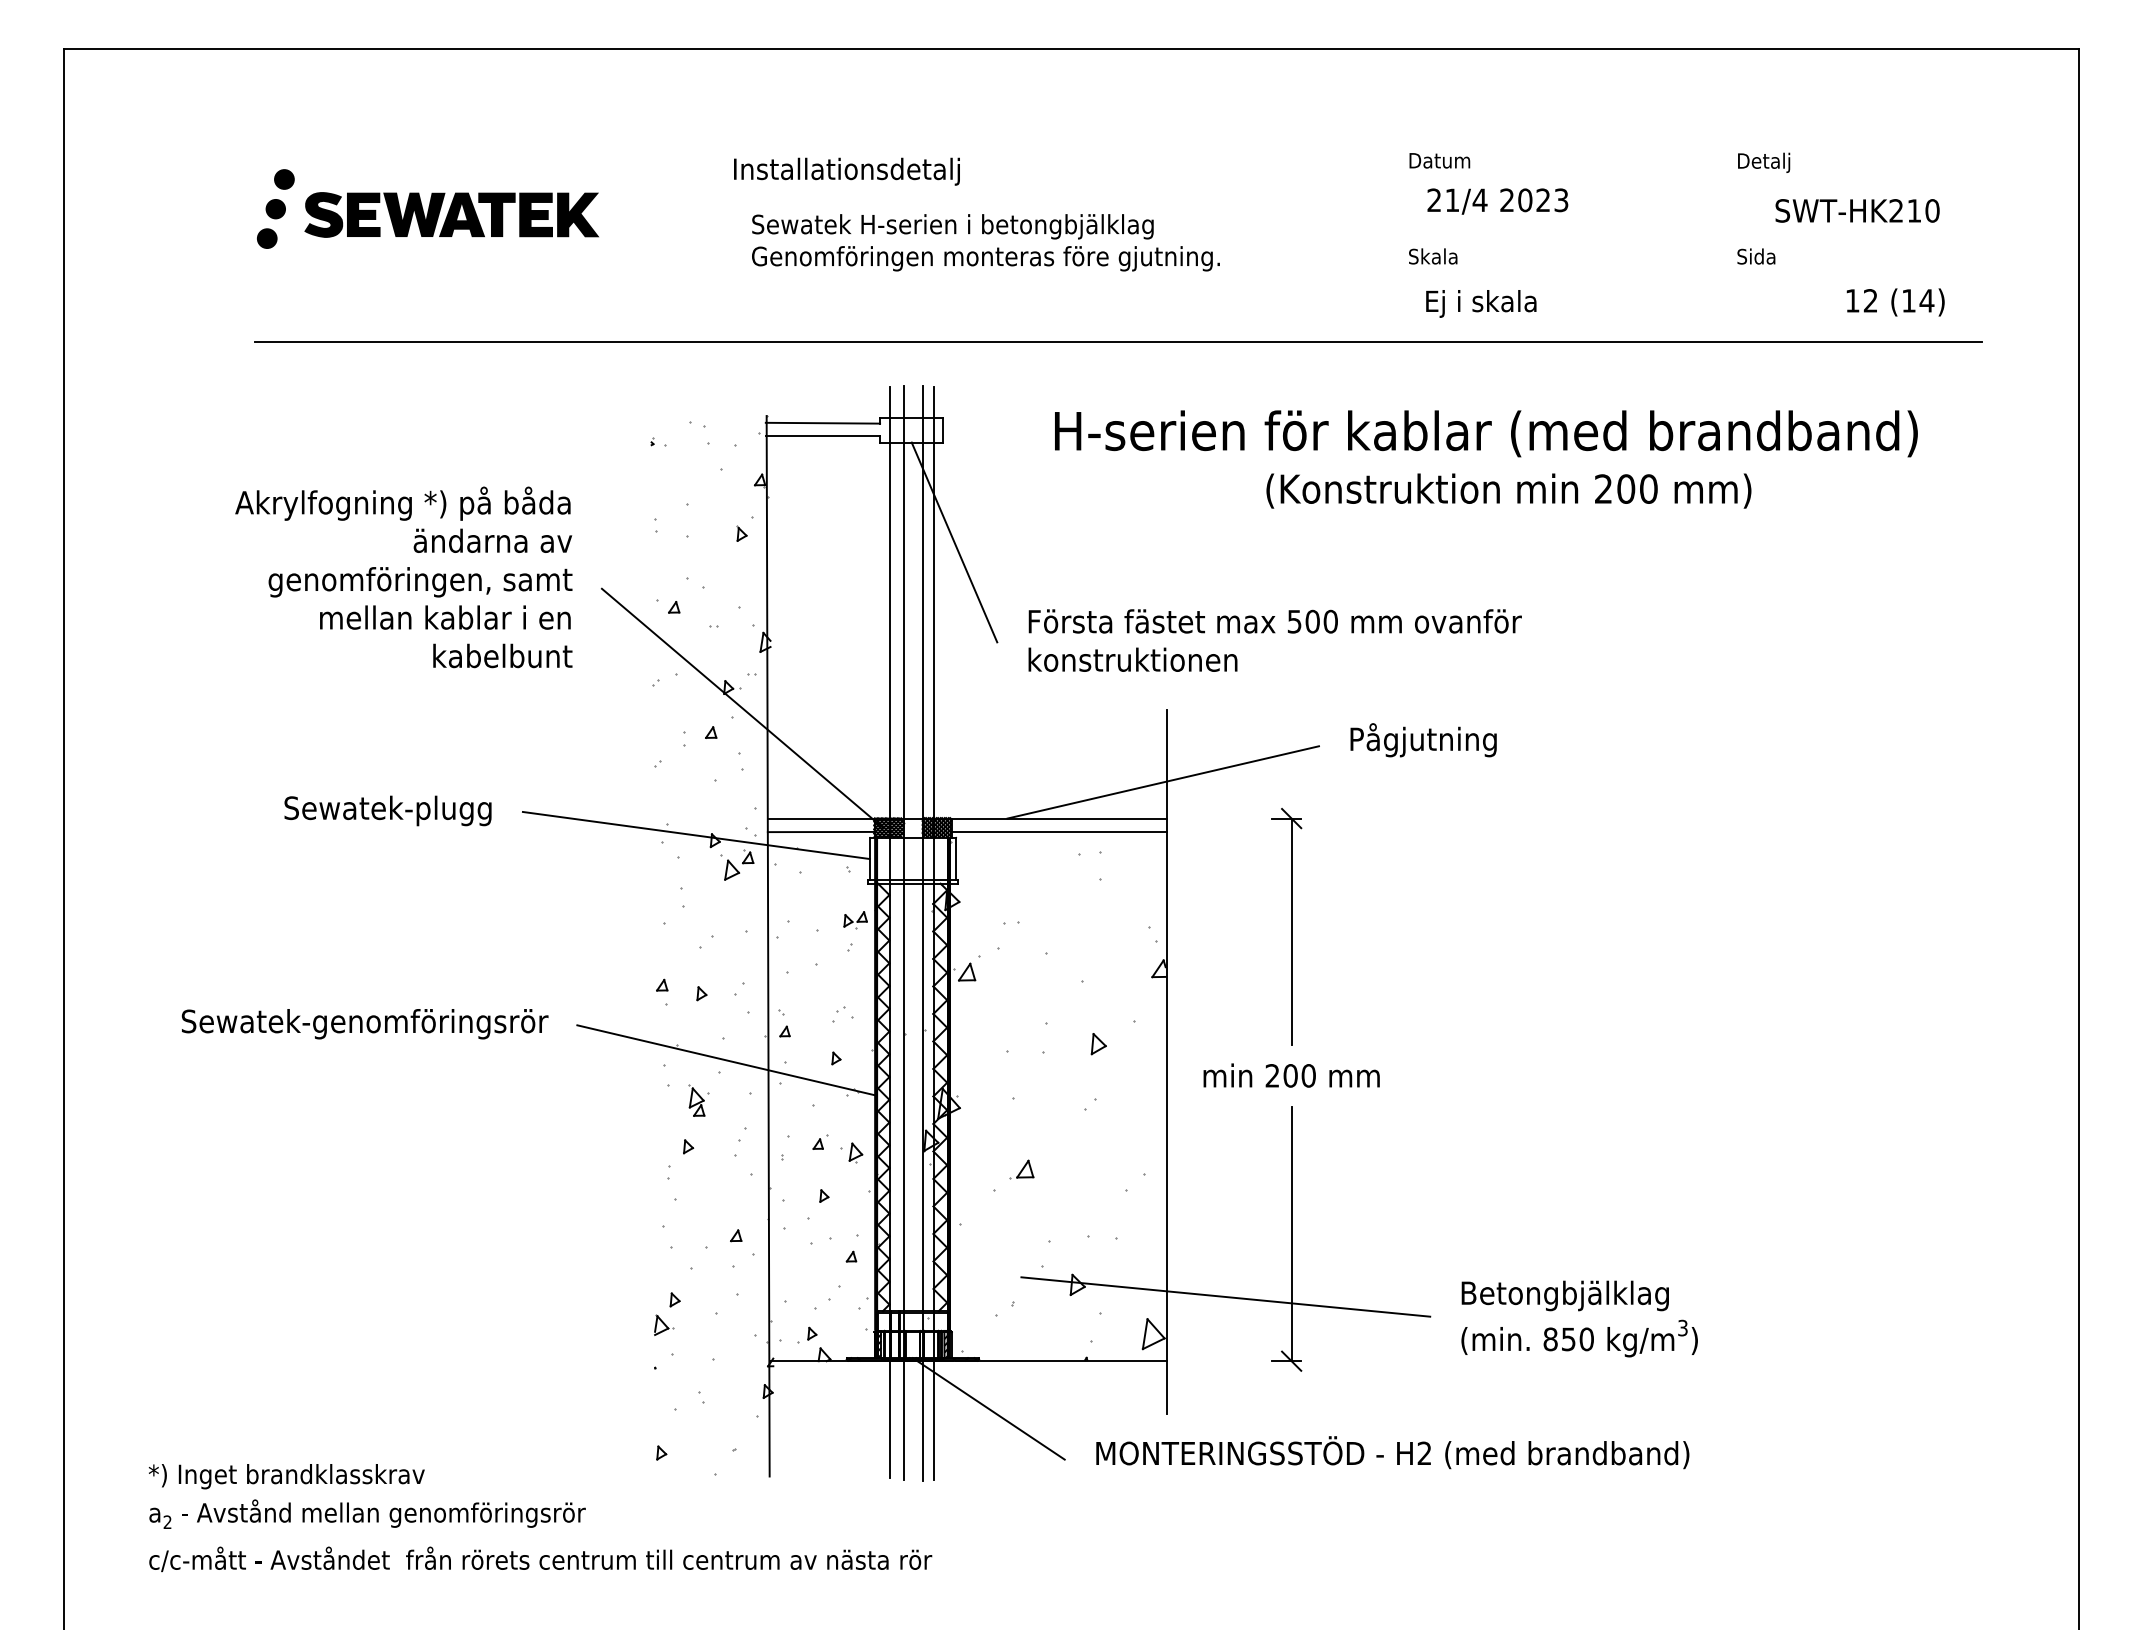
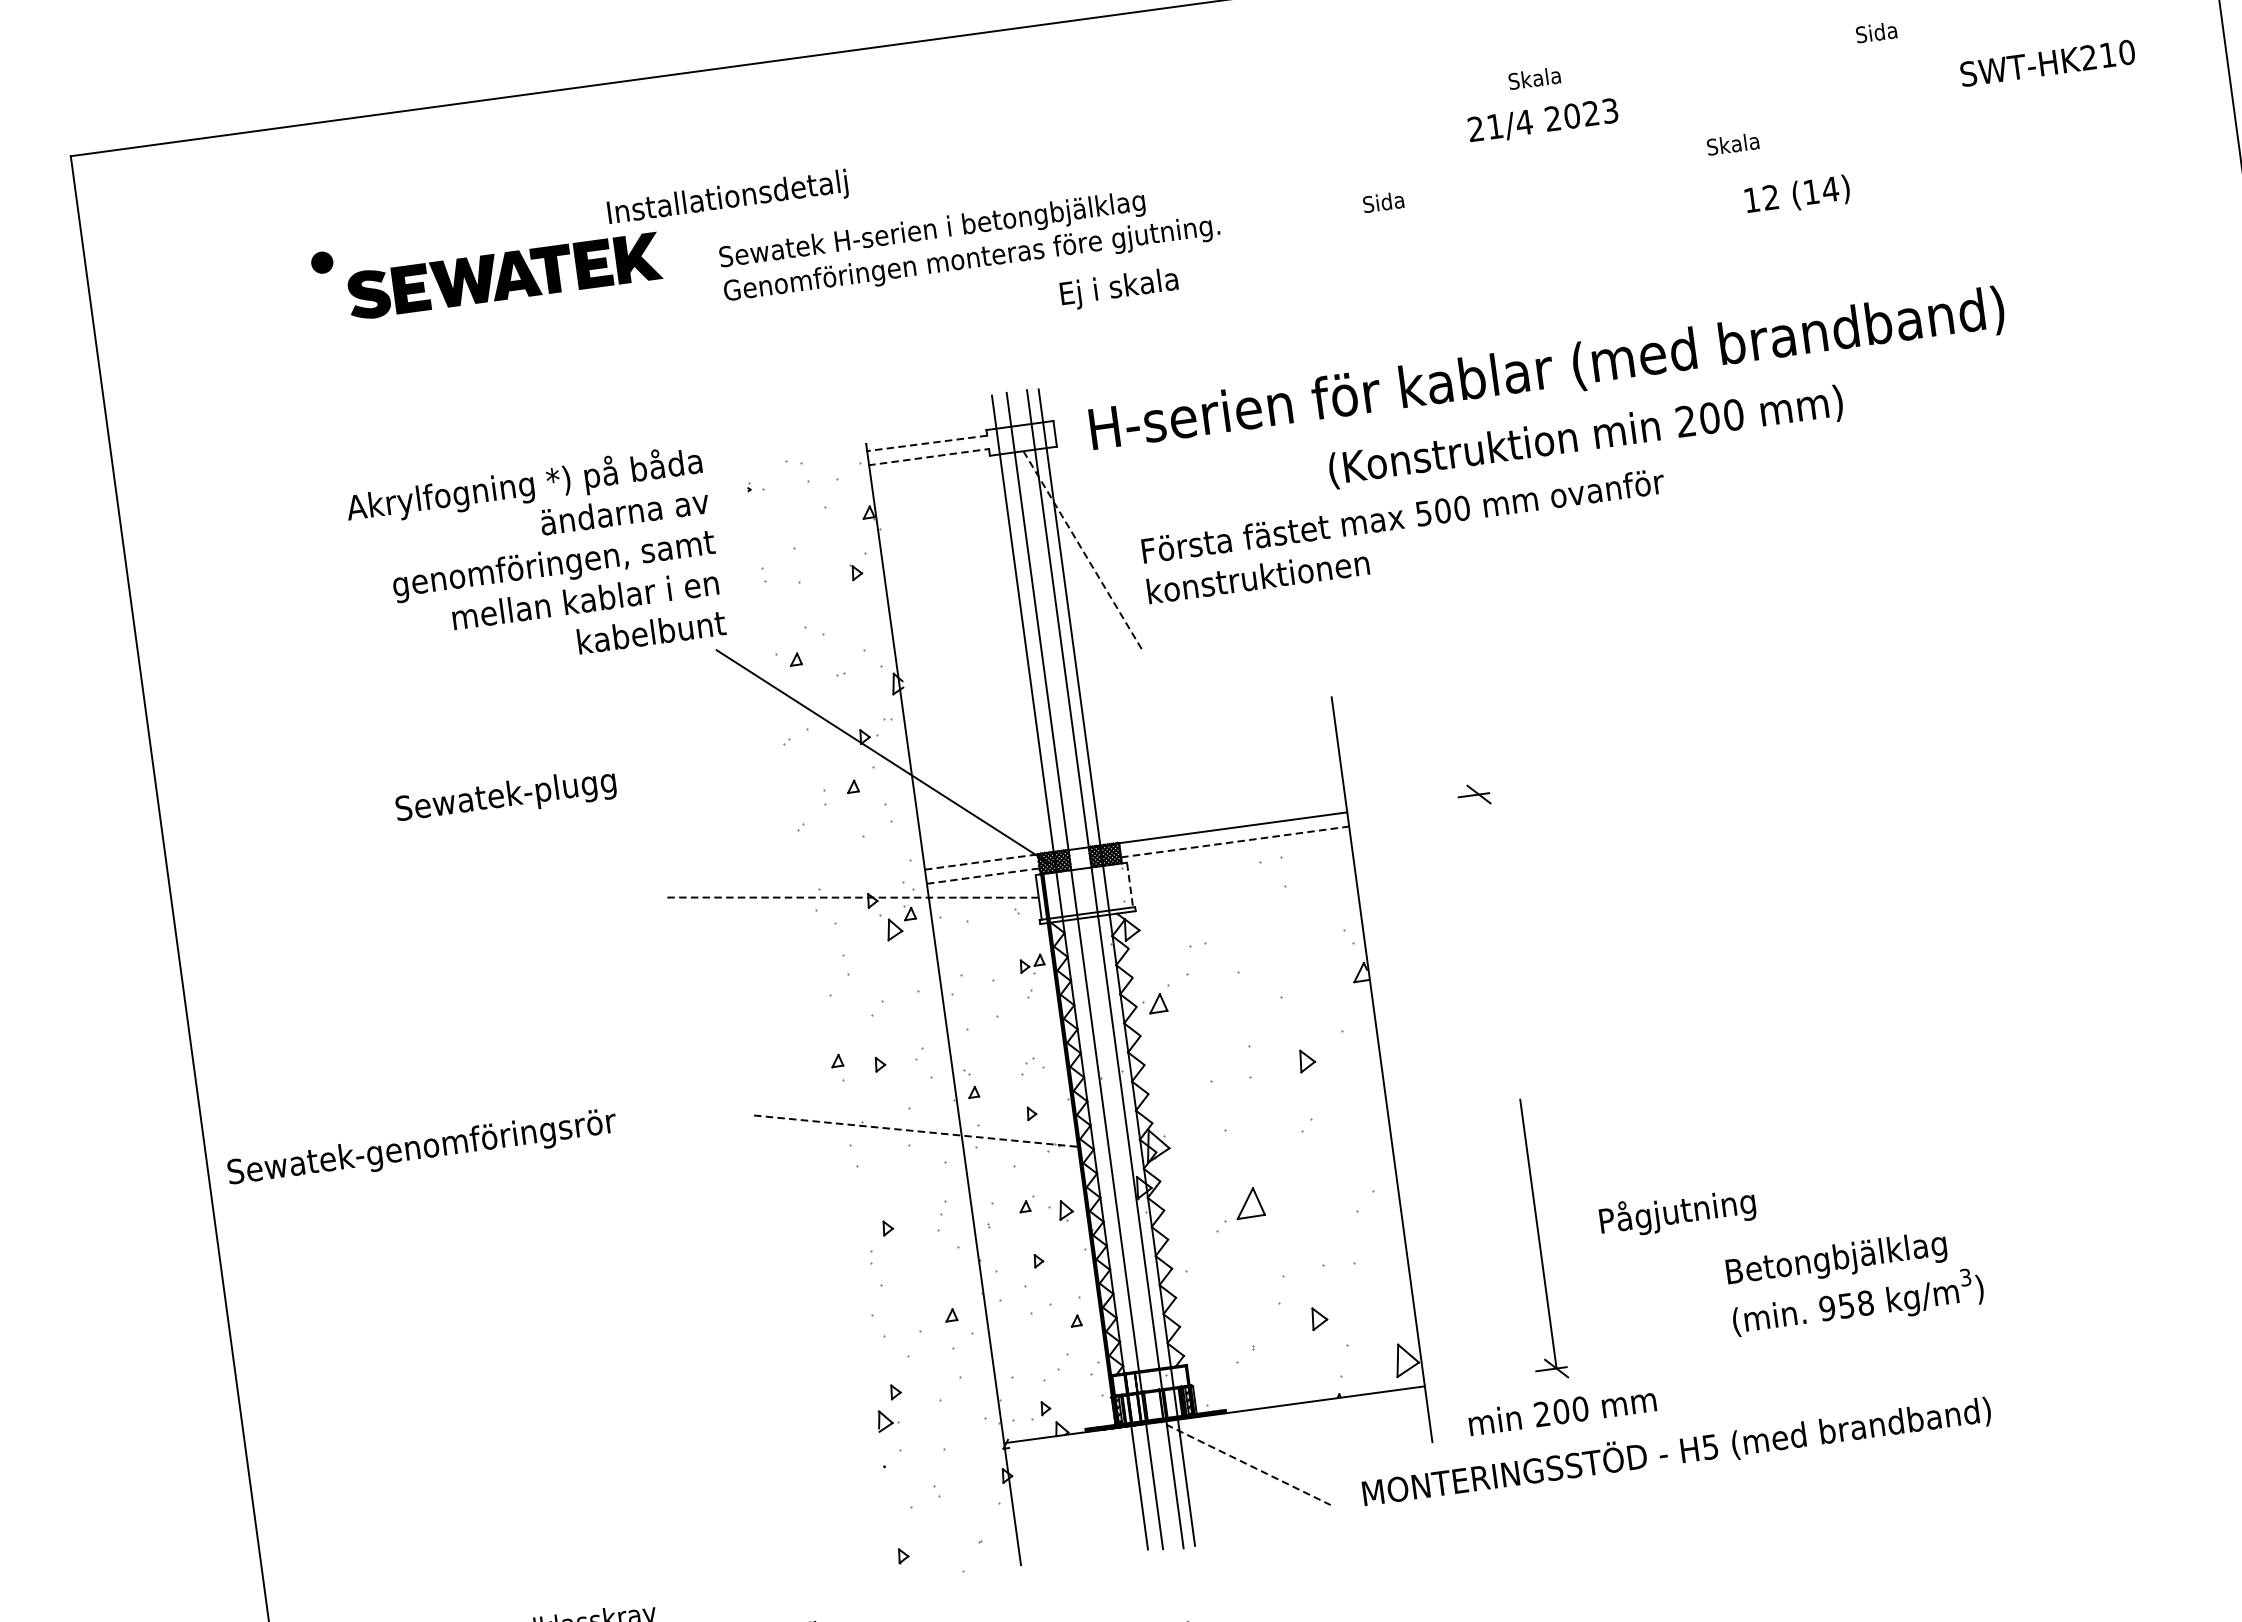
text: (1439, 160) -> (1541, 77), Datum -> Skala
text: (1763, 162) -> (1884, 33), Detalj -> Sida
text: (846, 171) -> (727, 199), moved
text: (1497, 201) -> (1542, 121), moved
fill: (275, 208) -> (317, 294), removed
text: (1857, 210) -> (2047, 62), moved
fill: (266, 238) -> (311, 327), removed
text: (985, 242) -> (969, 243), moved
text: (1433, 256) -> (1733, 144), moved
text: (1756, 256) -> (1383, 202), moved
text: (1895, 302) -> (1797, 195), moved
text: (1481, 303) -> (1119, 288), moved
line: (1118, 341) -> (1227, 314), removed
line: (822, 423) -> (926, 443), solid -> dashed
text: (1486, 433) -> (1547, 370), moved
line: (823, 436) -> (929, 457), solid -> dashed
text: (1508, 490) -> (1585, 436), moved
line: (954, 542) -> (1082, 550), solid -> dashed
text: (403, 577) -> (535, 563), moved
text: (1274, 640) -> (1405, 536), moved
text: (1423, 740) -> (1677, 1212), moved
line: (1163, 782) -> (1338, 774), removed
text: (387, 810) -> (505, 796), moved
line: (821, 818) -> (981, 861), solid -> dashed
line: (1059, 831) -> (1235, 841), solid -> dashed
line: (821, 832) -> (983, 876), solid -> dashed
line: (695, 835) -> (850, 897), solid -> dashed
line: (956, 859) -> (1130, 885), solid -> dashed
line: (1291, 931) -> (1494, 914), removed
text: (364, 1024) -> (421, 1149), moved
line: (725, 1060) -> (914, 1131), solid -> dashed
text: (1291, 1075) -> (1562, 1411), moved
fill: (948, 1083) -> (1153, 1123), removed
part: (698, 1100) -> (891, 1177), removed
part: (1021, 1169) -> (1243, 1204), size x1.6
line: (1225, 1296) -> (1477, 1309), removed
text: (1568, 1339) -> (1846, 1305), 850 -> 958
line: (989, 1409) -> (1243, 1462), solid -> dashed
text: (1424, 1453) -> (1710, 1447), H2 -> H5

